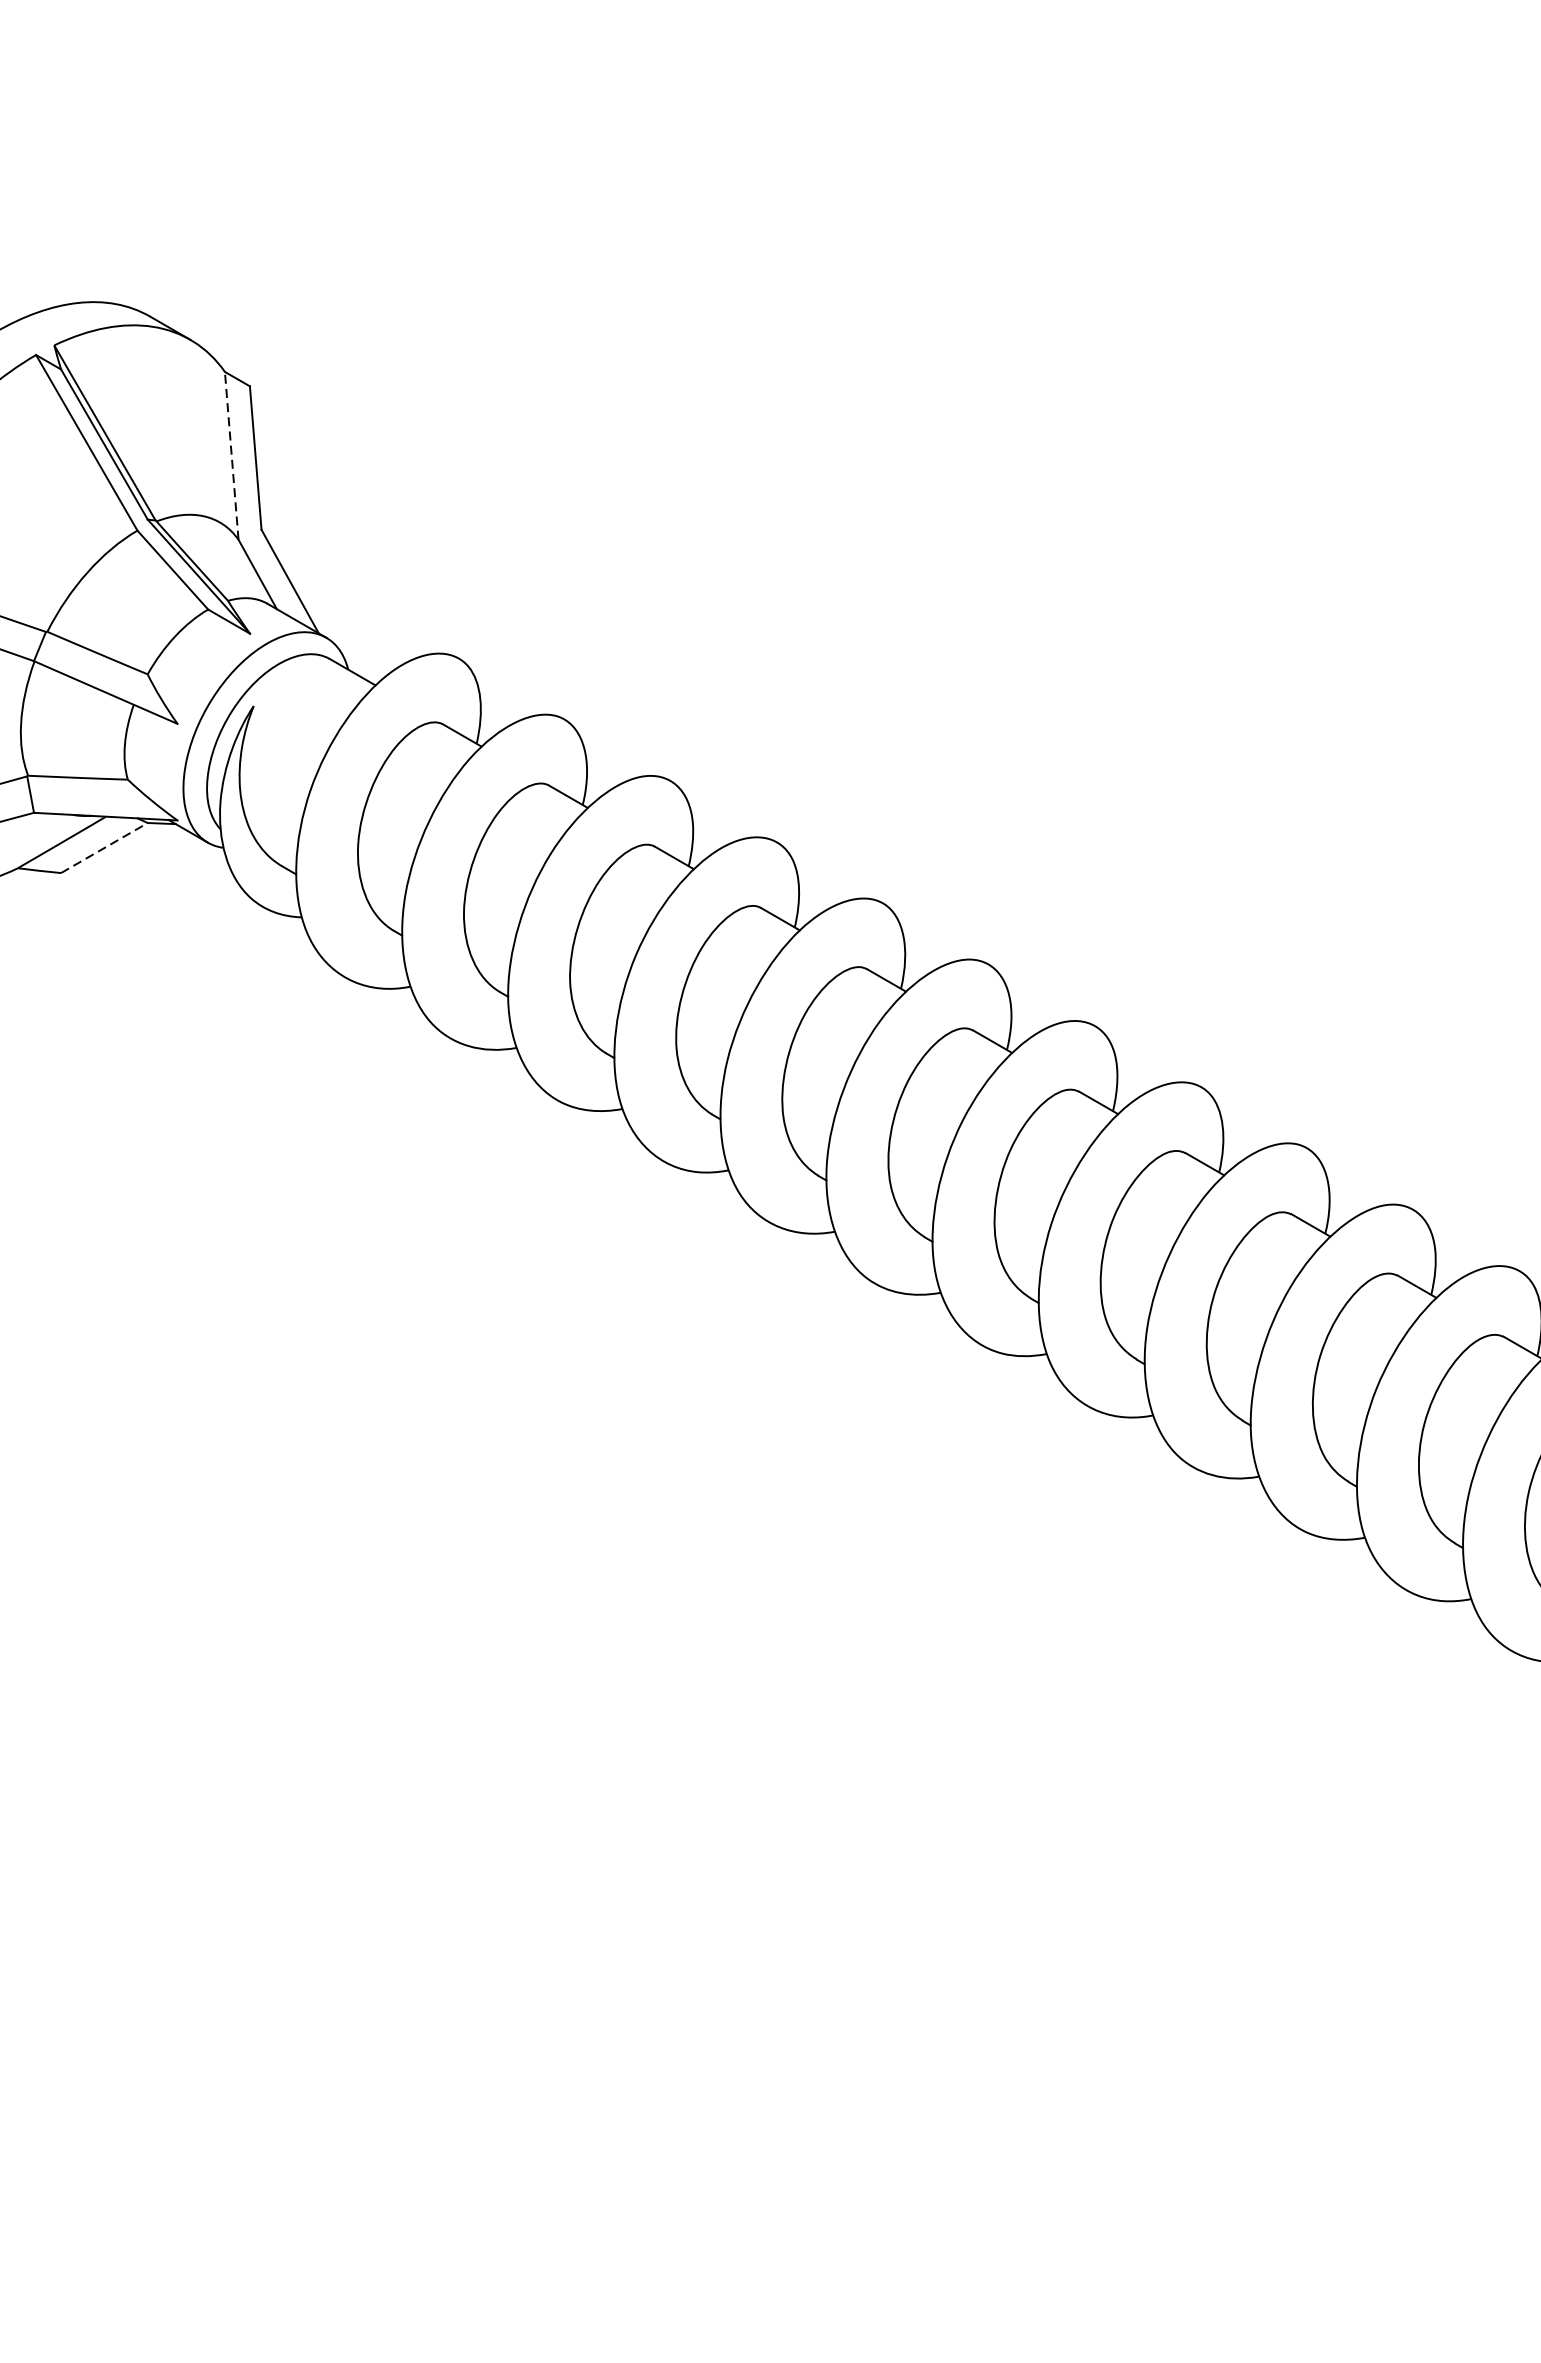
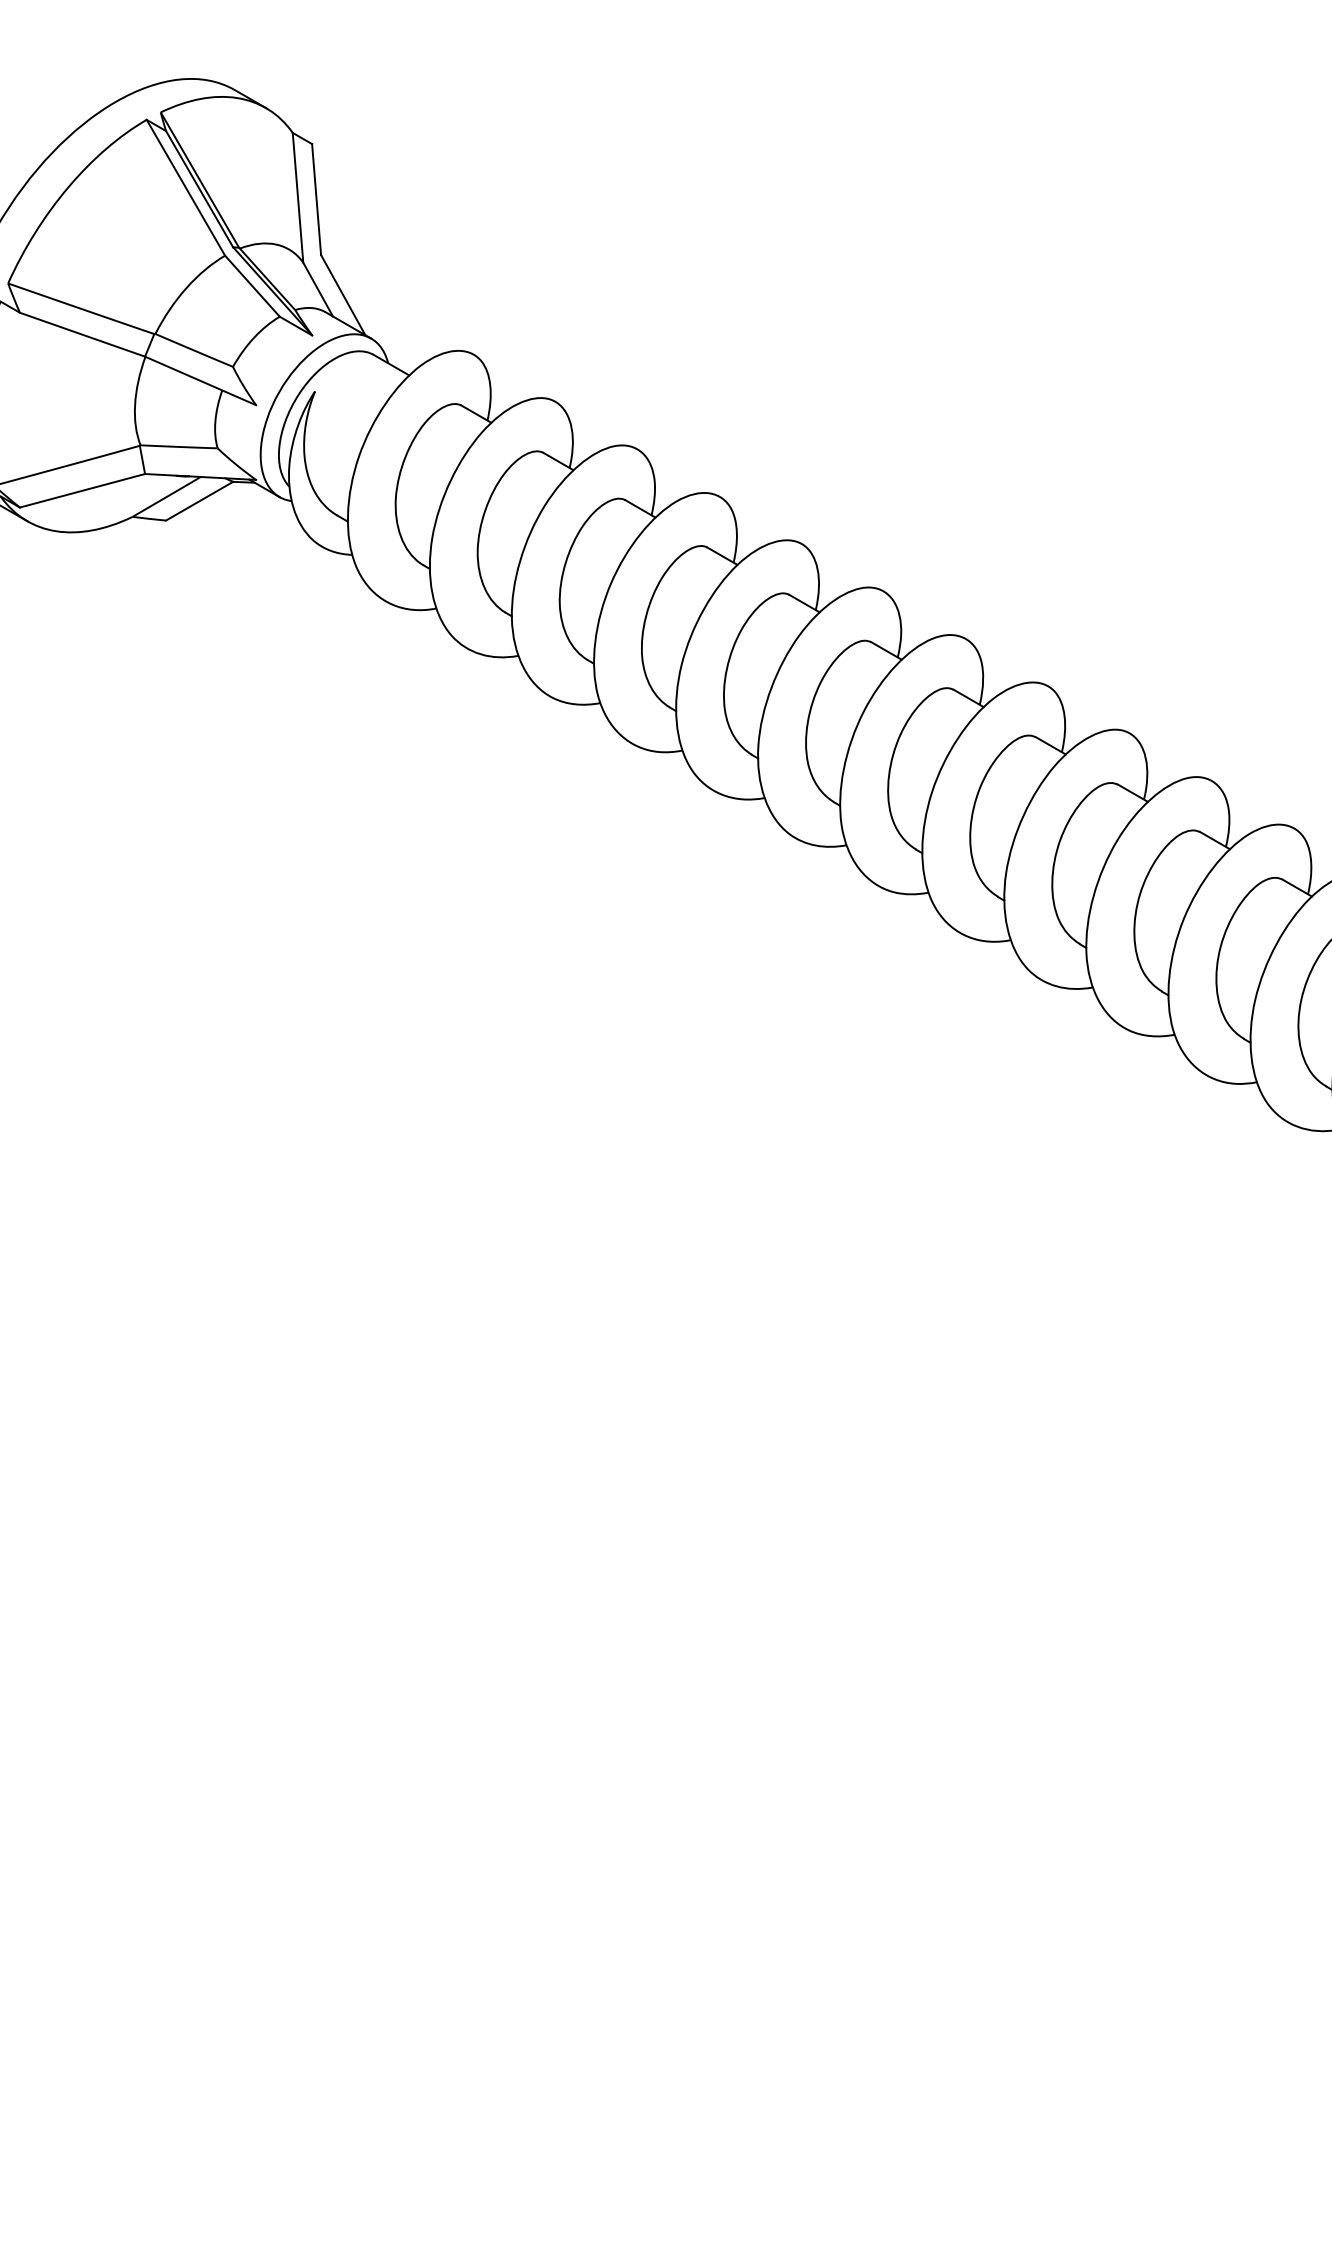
line: (231, 455) -> (297, 197), dashed -> solid
line: (104, 848) -> (199, 501), dashed -> solid

